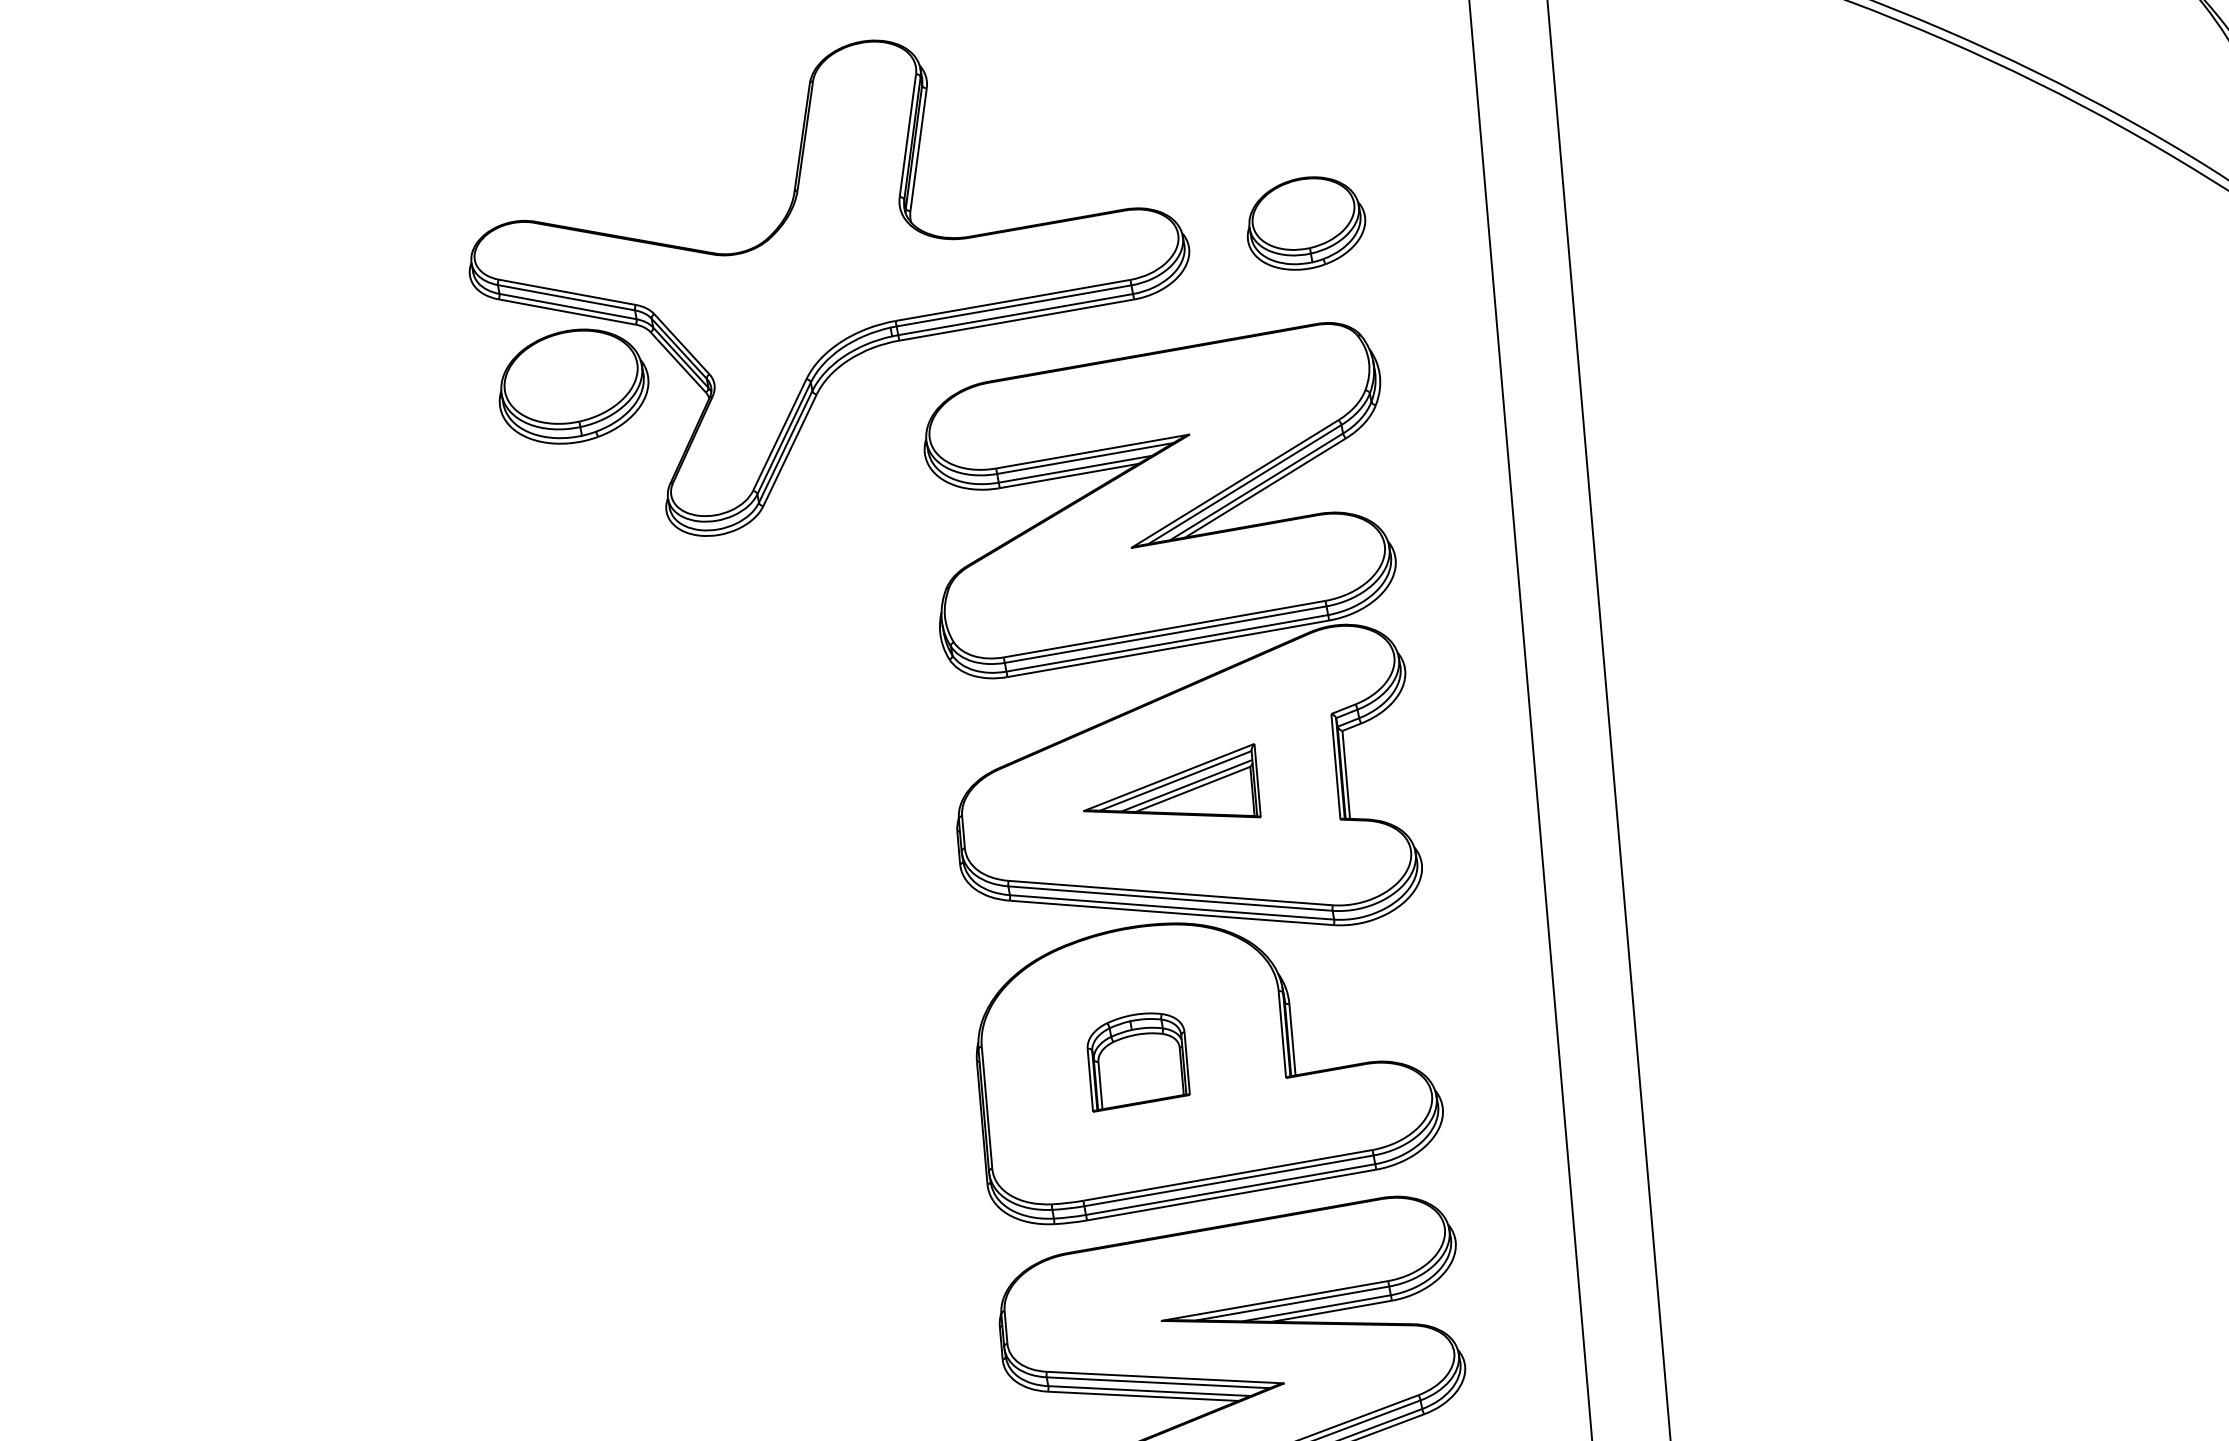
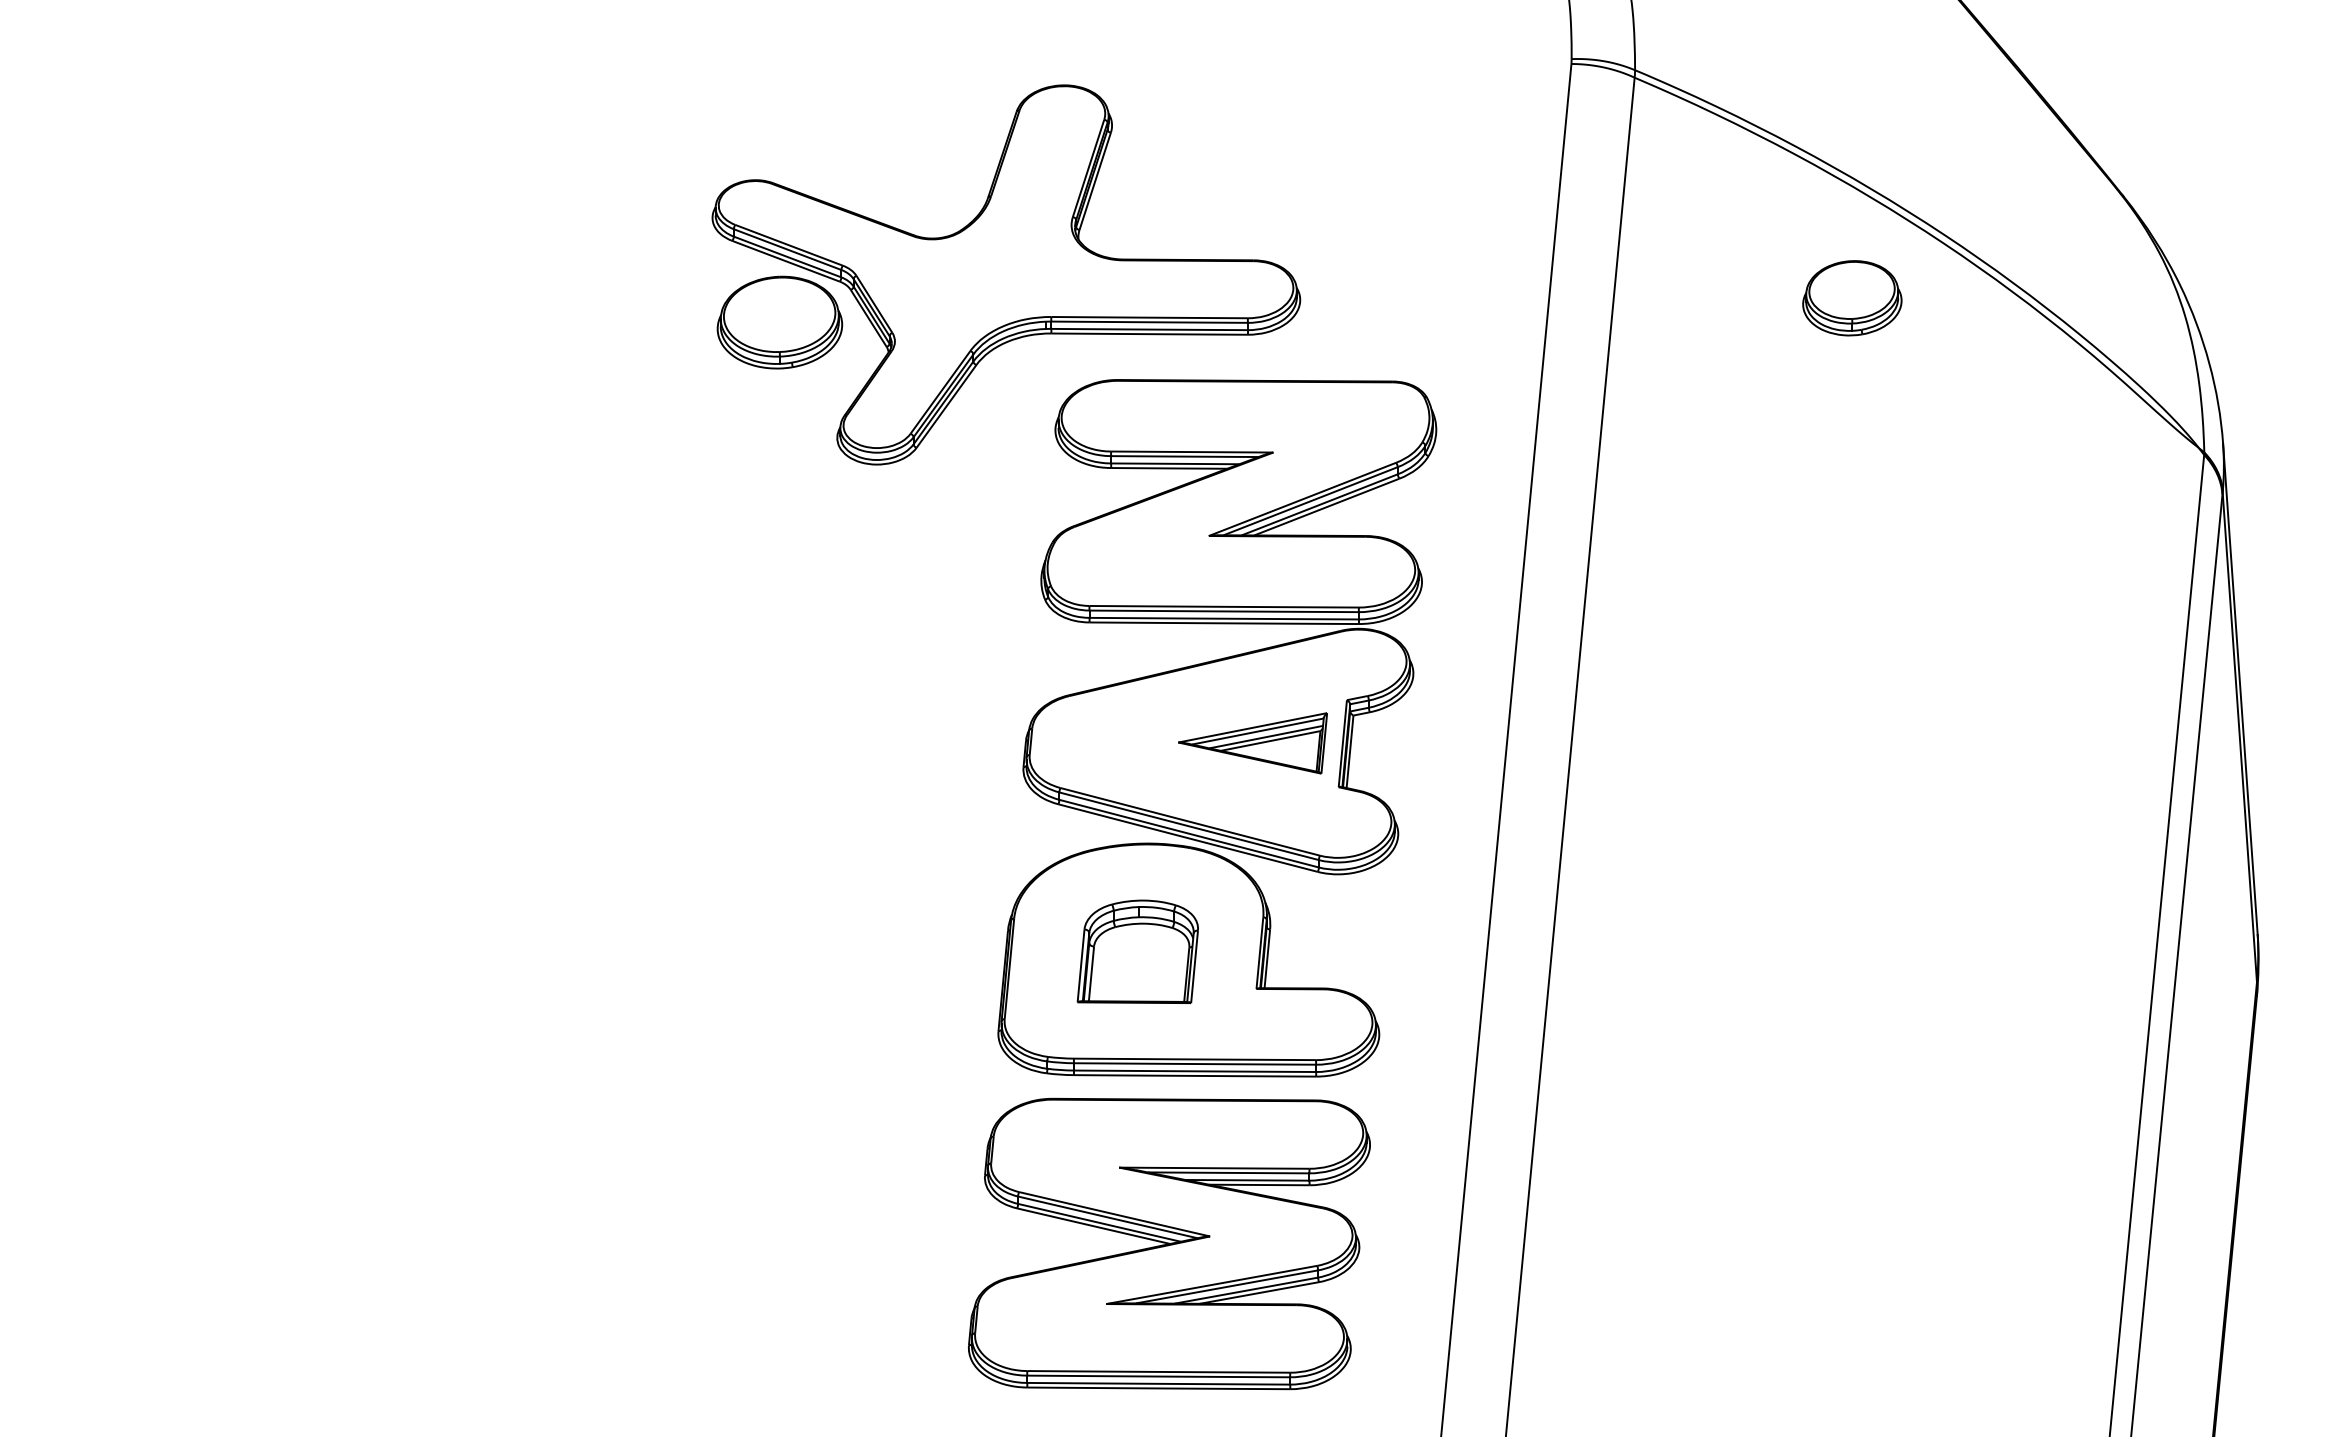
part: (1305, 223) -> (1852, 298), moved
part: (1172, 796) -> (1252, 743), moved
part: (1136, 1059) -> (1137, 951), size x1.4

